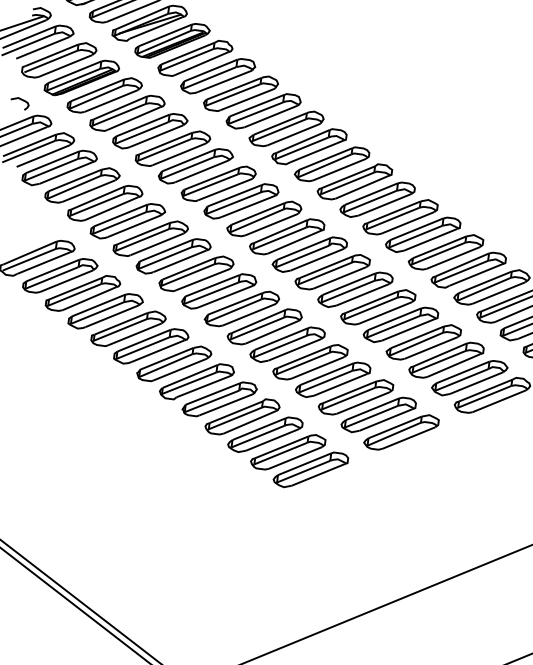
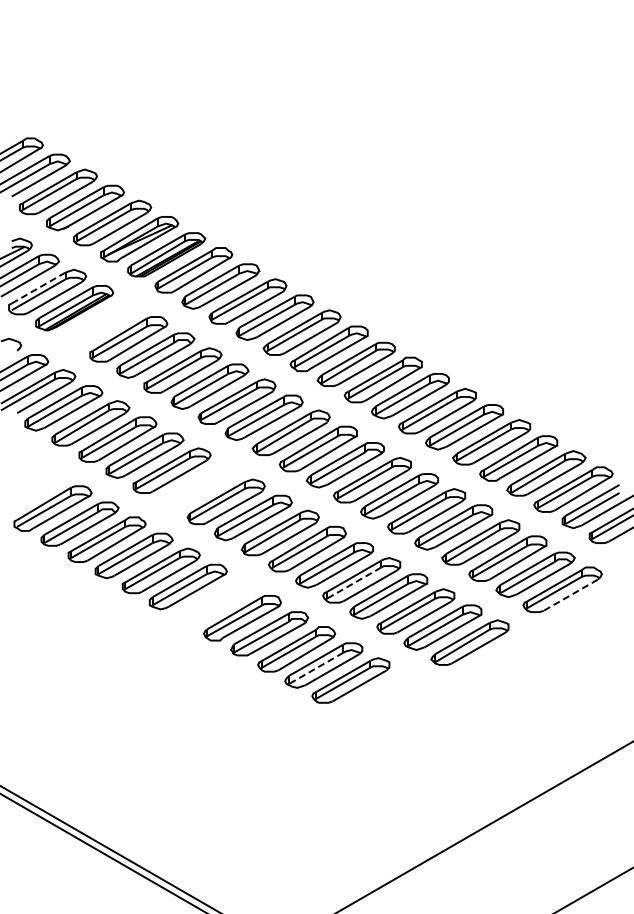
line: (52, 55) -> (39, 287), solid -> dashed
part: (104, 95) -> (101, 323), removed
part: (173, 256) -> (198, 486), removed
part: (174, 363) -> (215, 601), removed
line: (302, 363) -> (353, 583), solid -> dashed
line: (498, 401) -> (570, 595), solid -> dashed
line: (257, 436) -> (315, 668), solid -> dashed
part: (310, 469) -> (377, 696), removed

